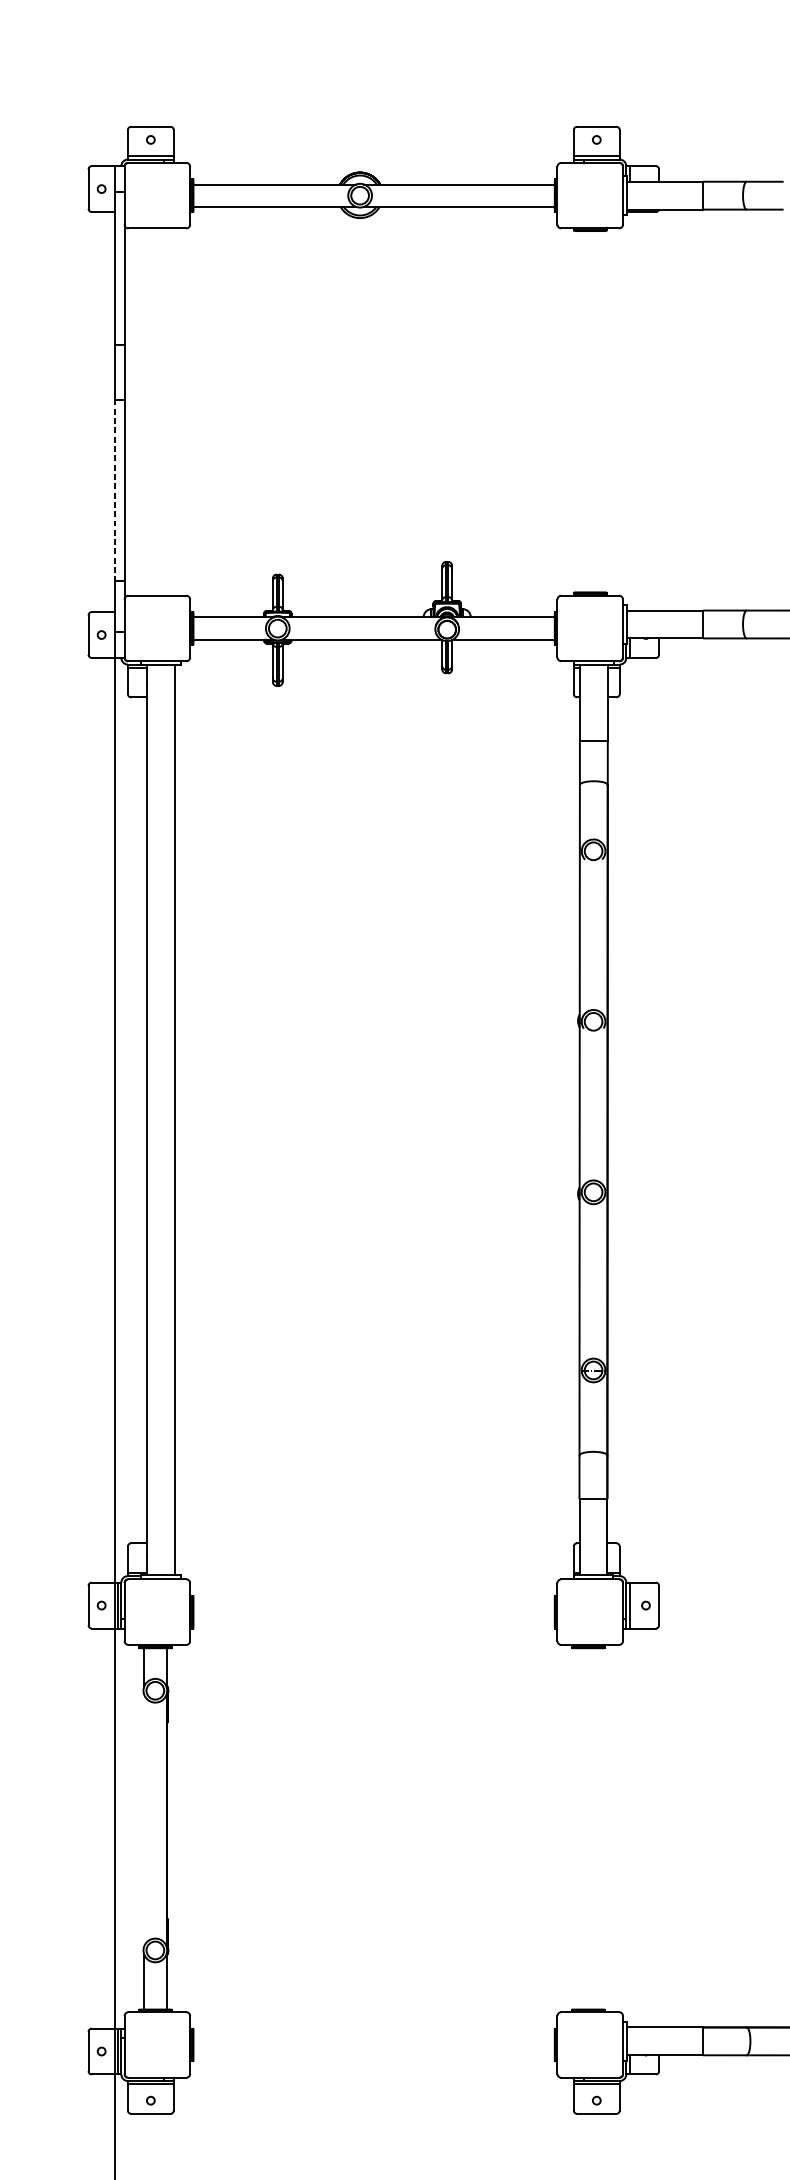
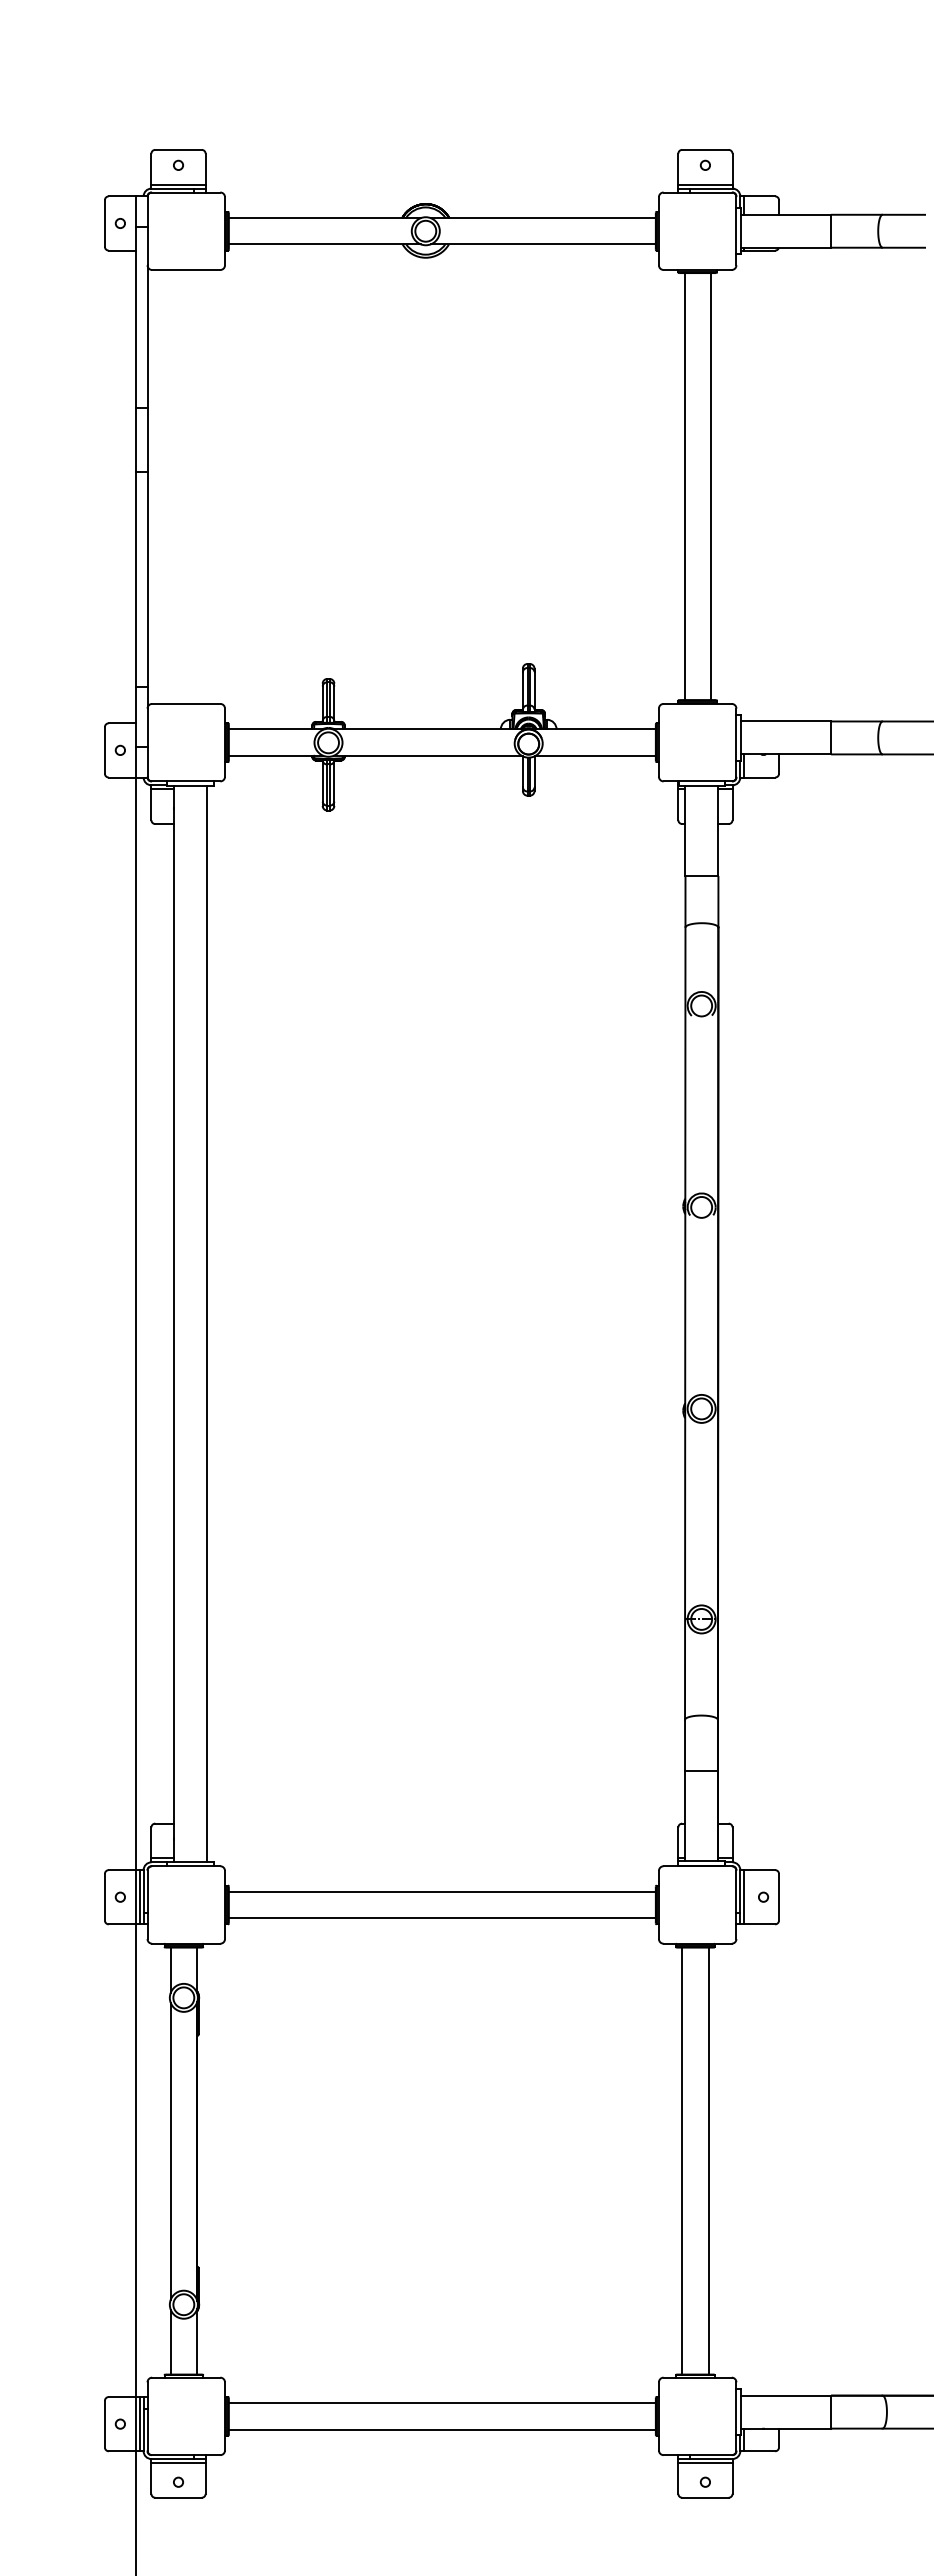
line: (579, 411) -> (684, 486), added
line: (601, 411) -> (710, 486), added
line: (114, 490) -> (135, 579), dashed -> solid
line: (373, 1600) -> (441, 1891), added
line: (373, 1623) -> (441, 1918), added
line: (144, 1819) -> (170, 2150), added
line: (577, 1828) -> (682, 2160), added
line: (599, 1828) -> (708, 2160), added
line: (373, 2034) -> (441, 2403), added
line: (373, 2056) -> (441, 2429), added

